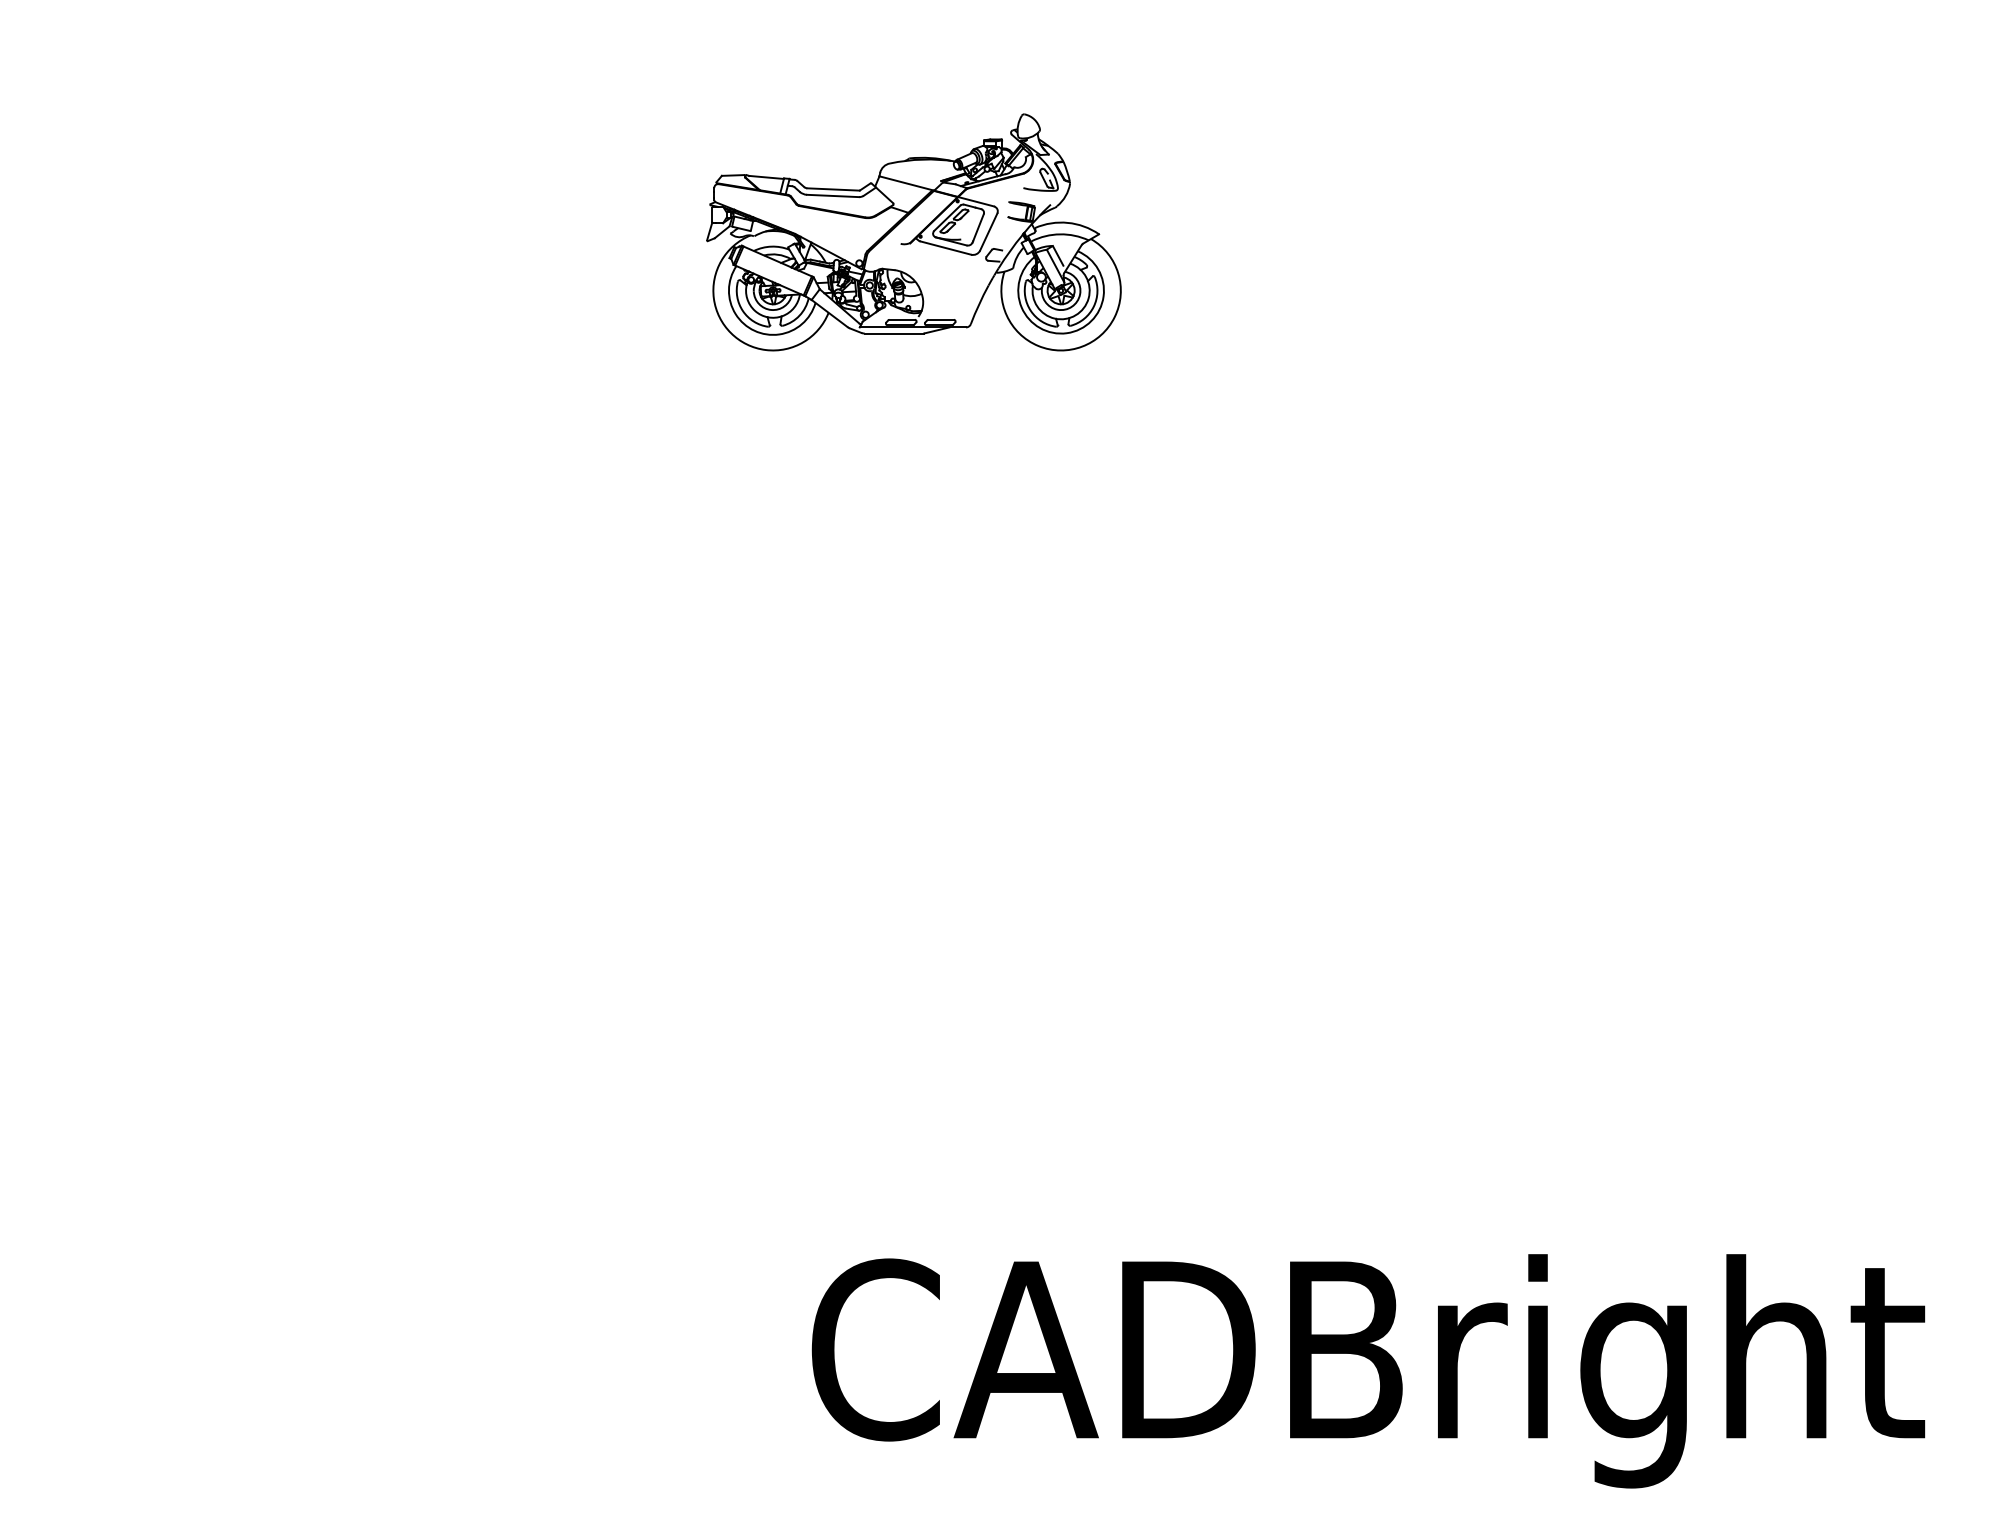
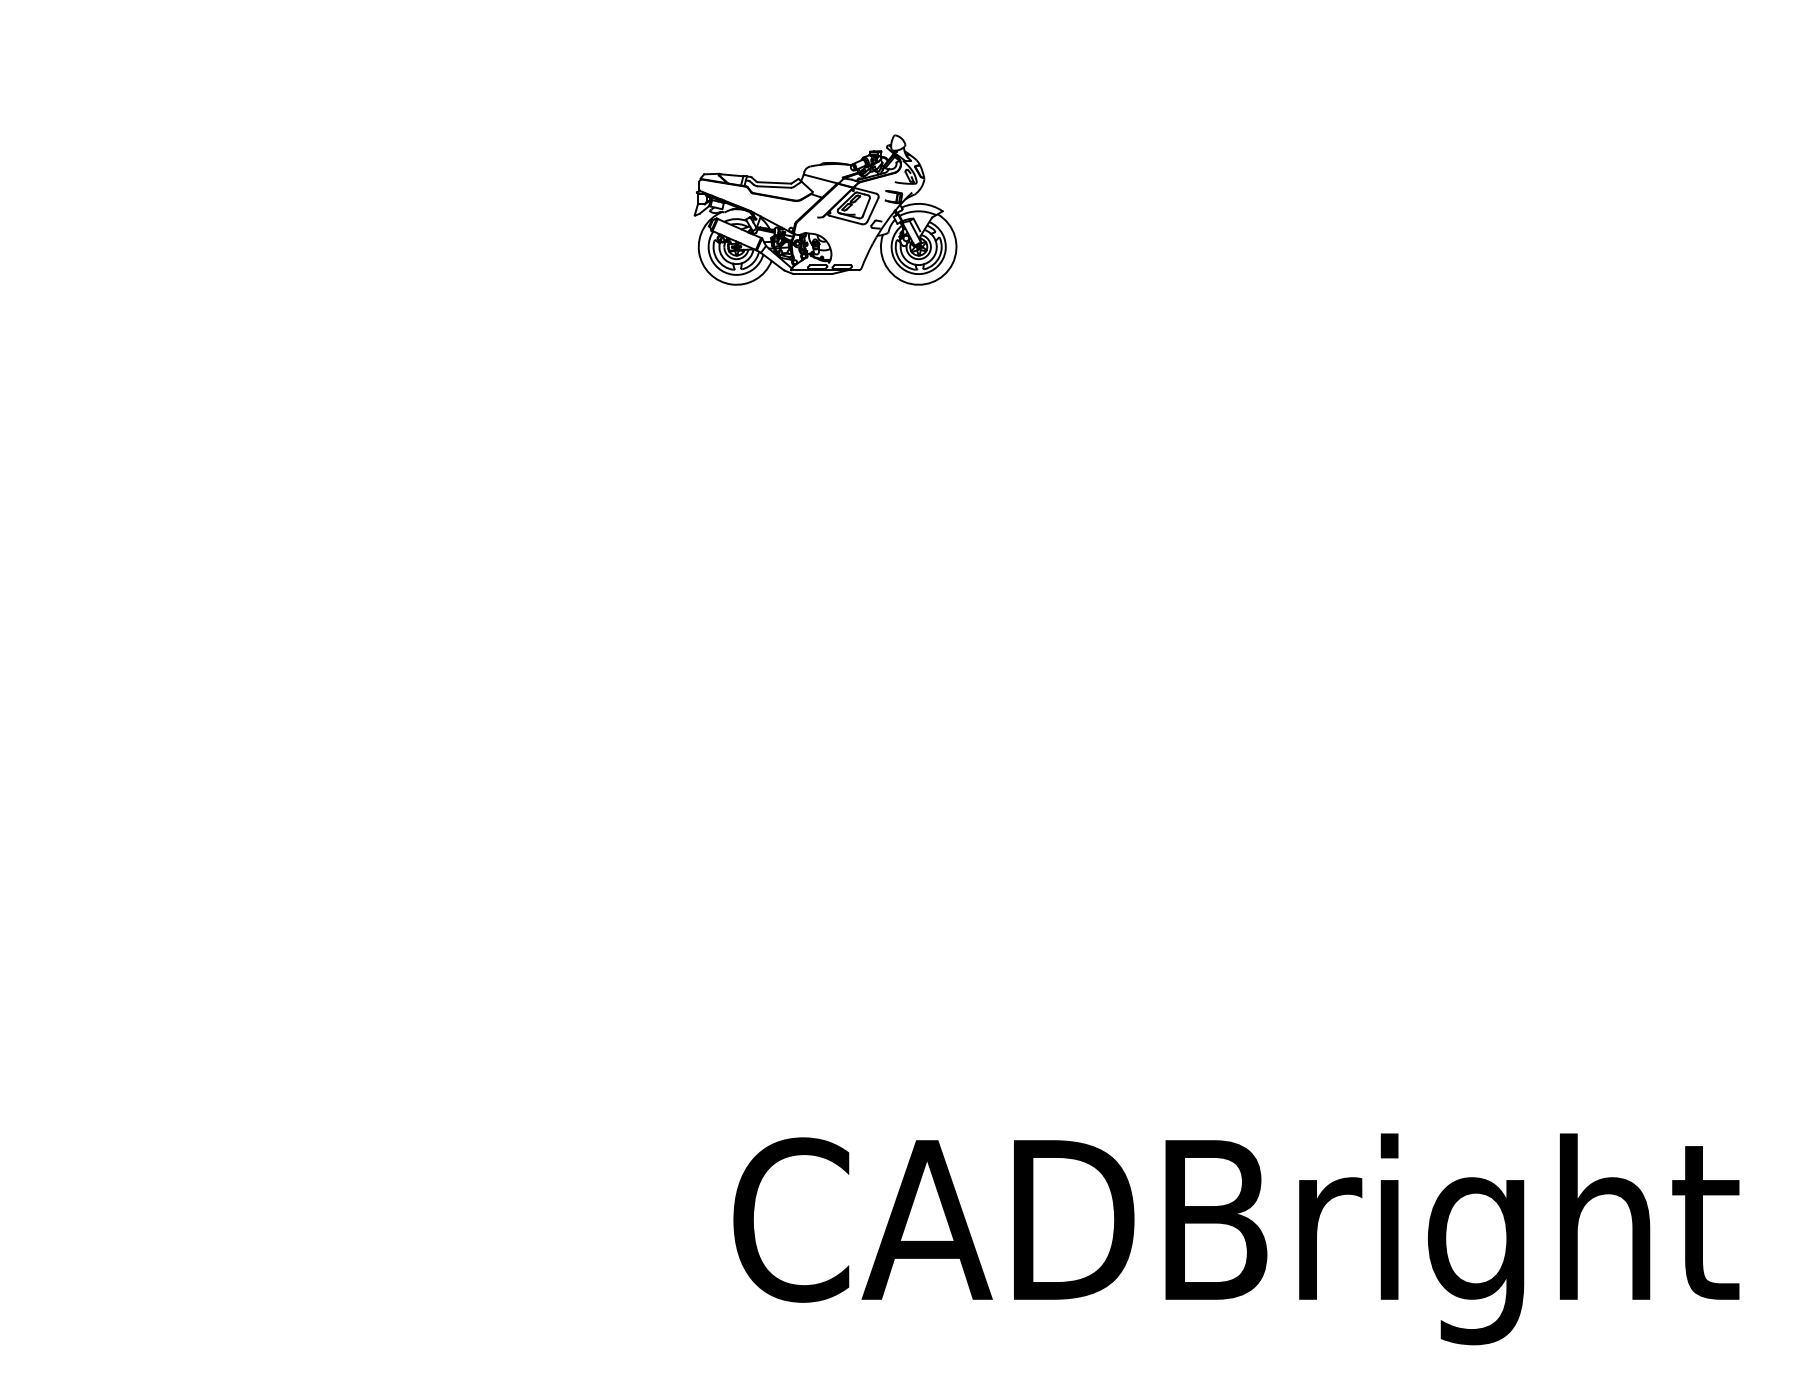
part: (913, 231) -> (825, 209), size x0.7

